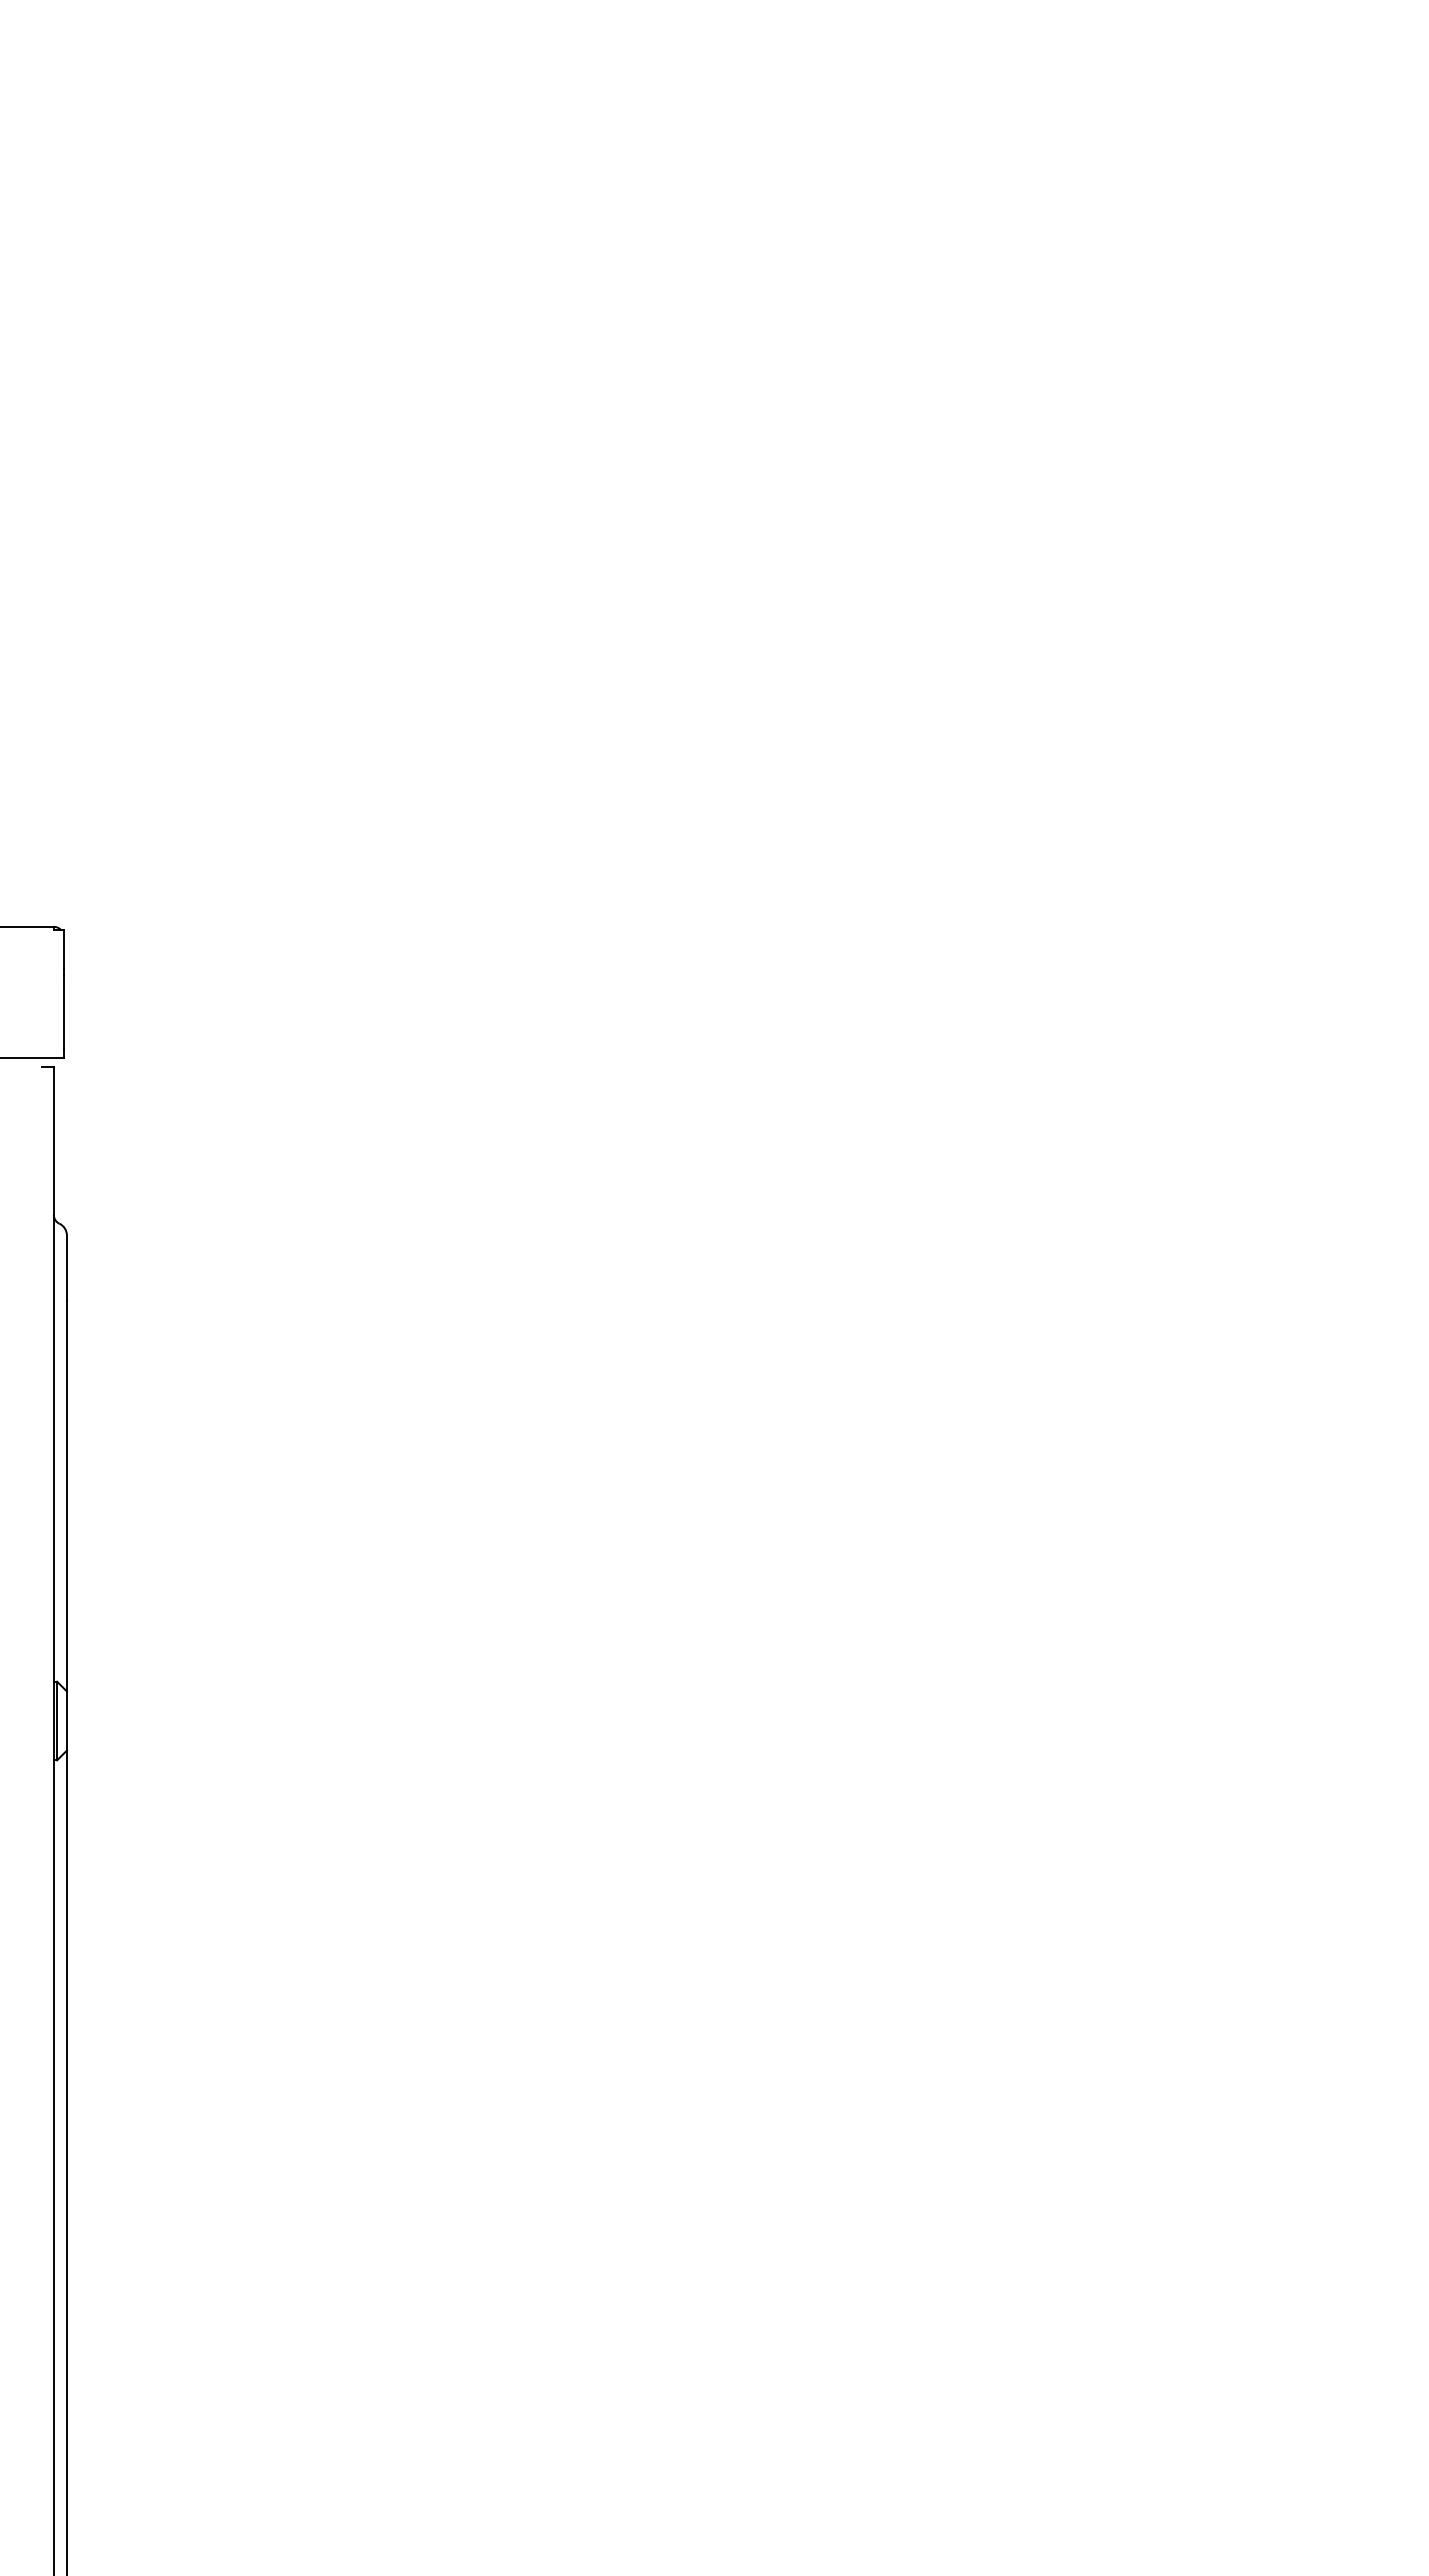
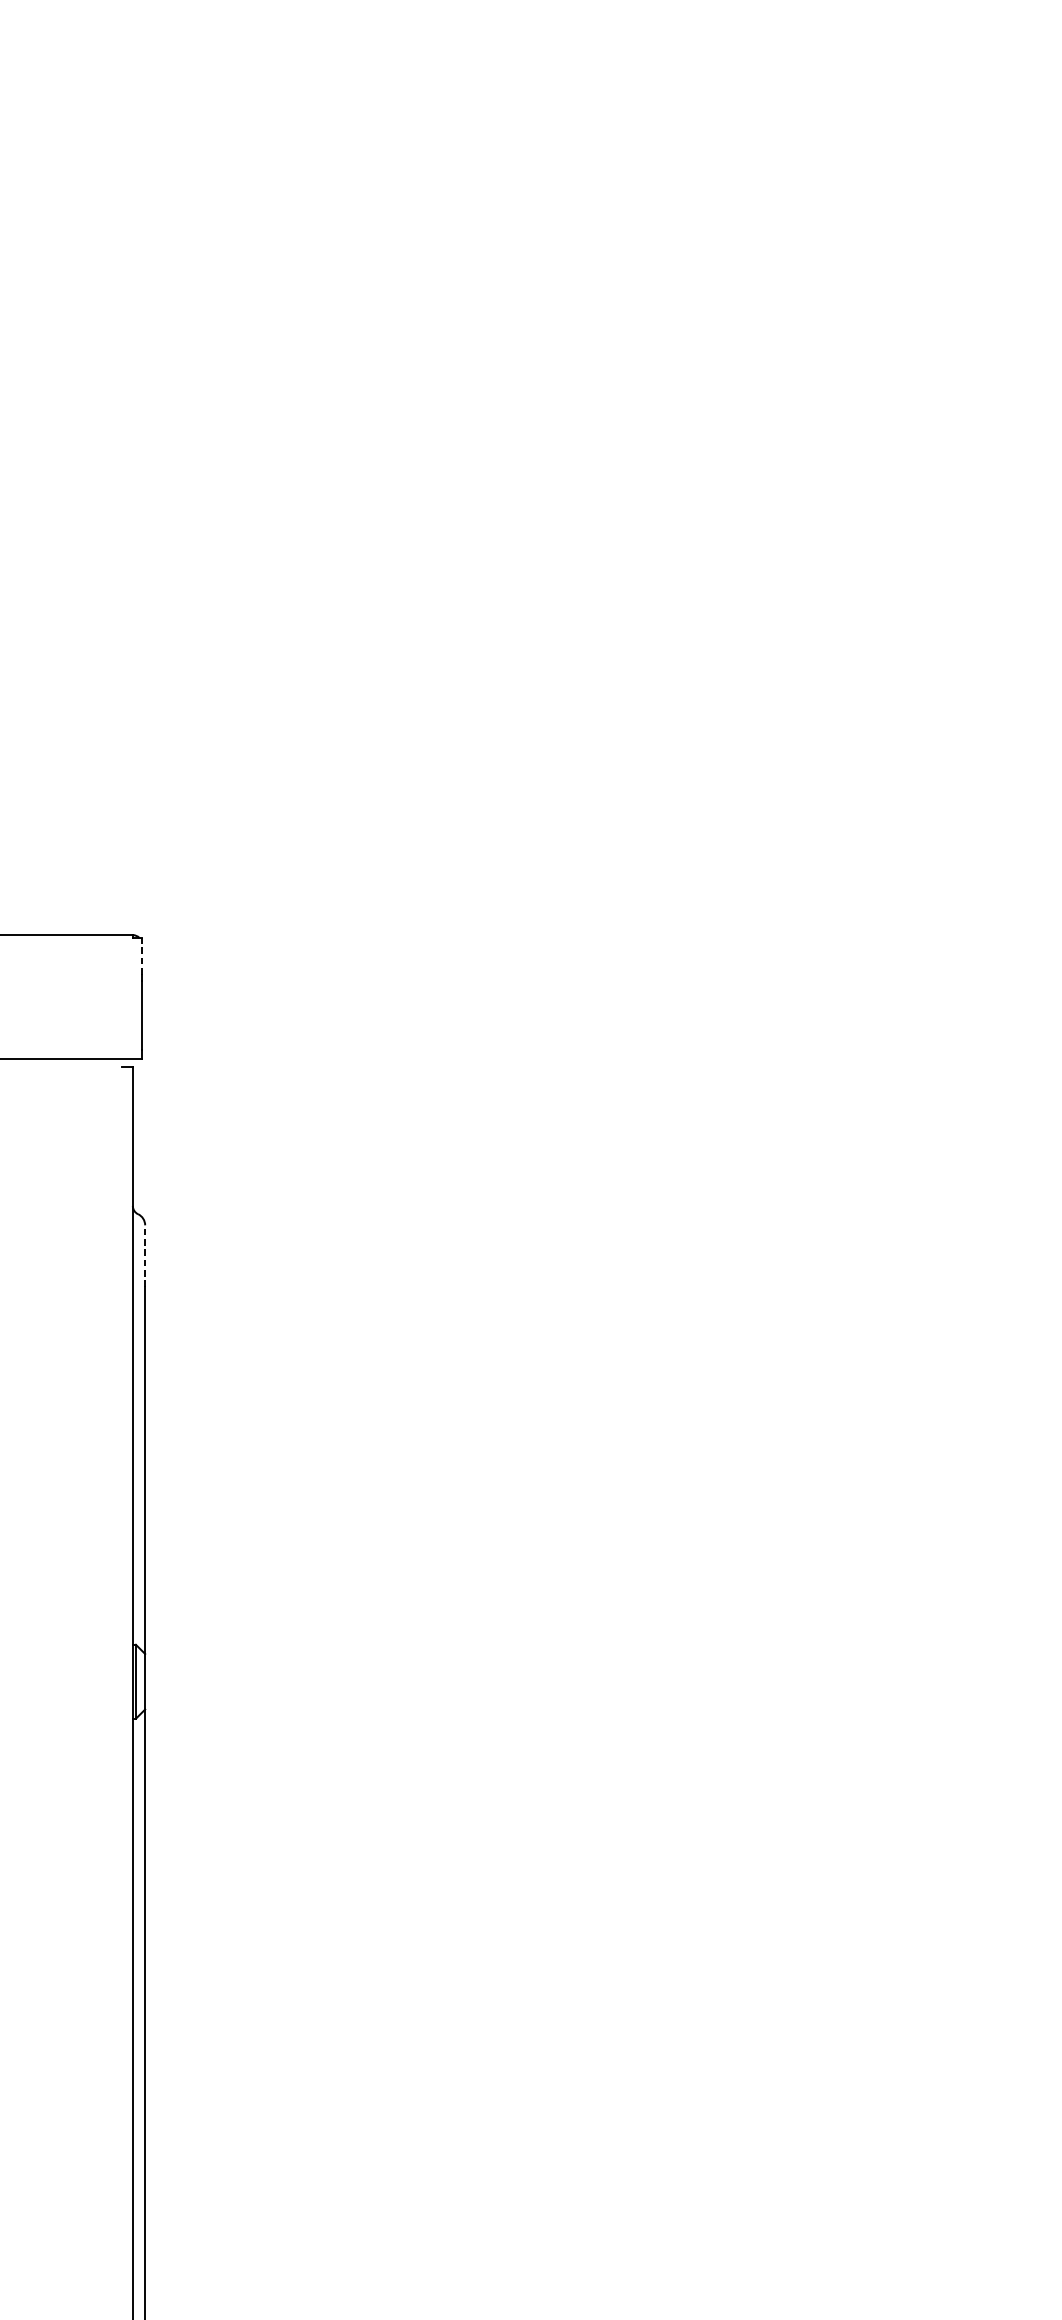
line: (63, 949) -> (141, 956), solid -> dashed
line: (66, 1268) -> (144, 1256), solid -> dashed

